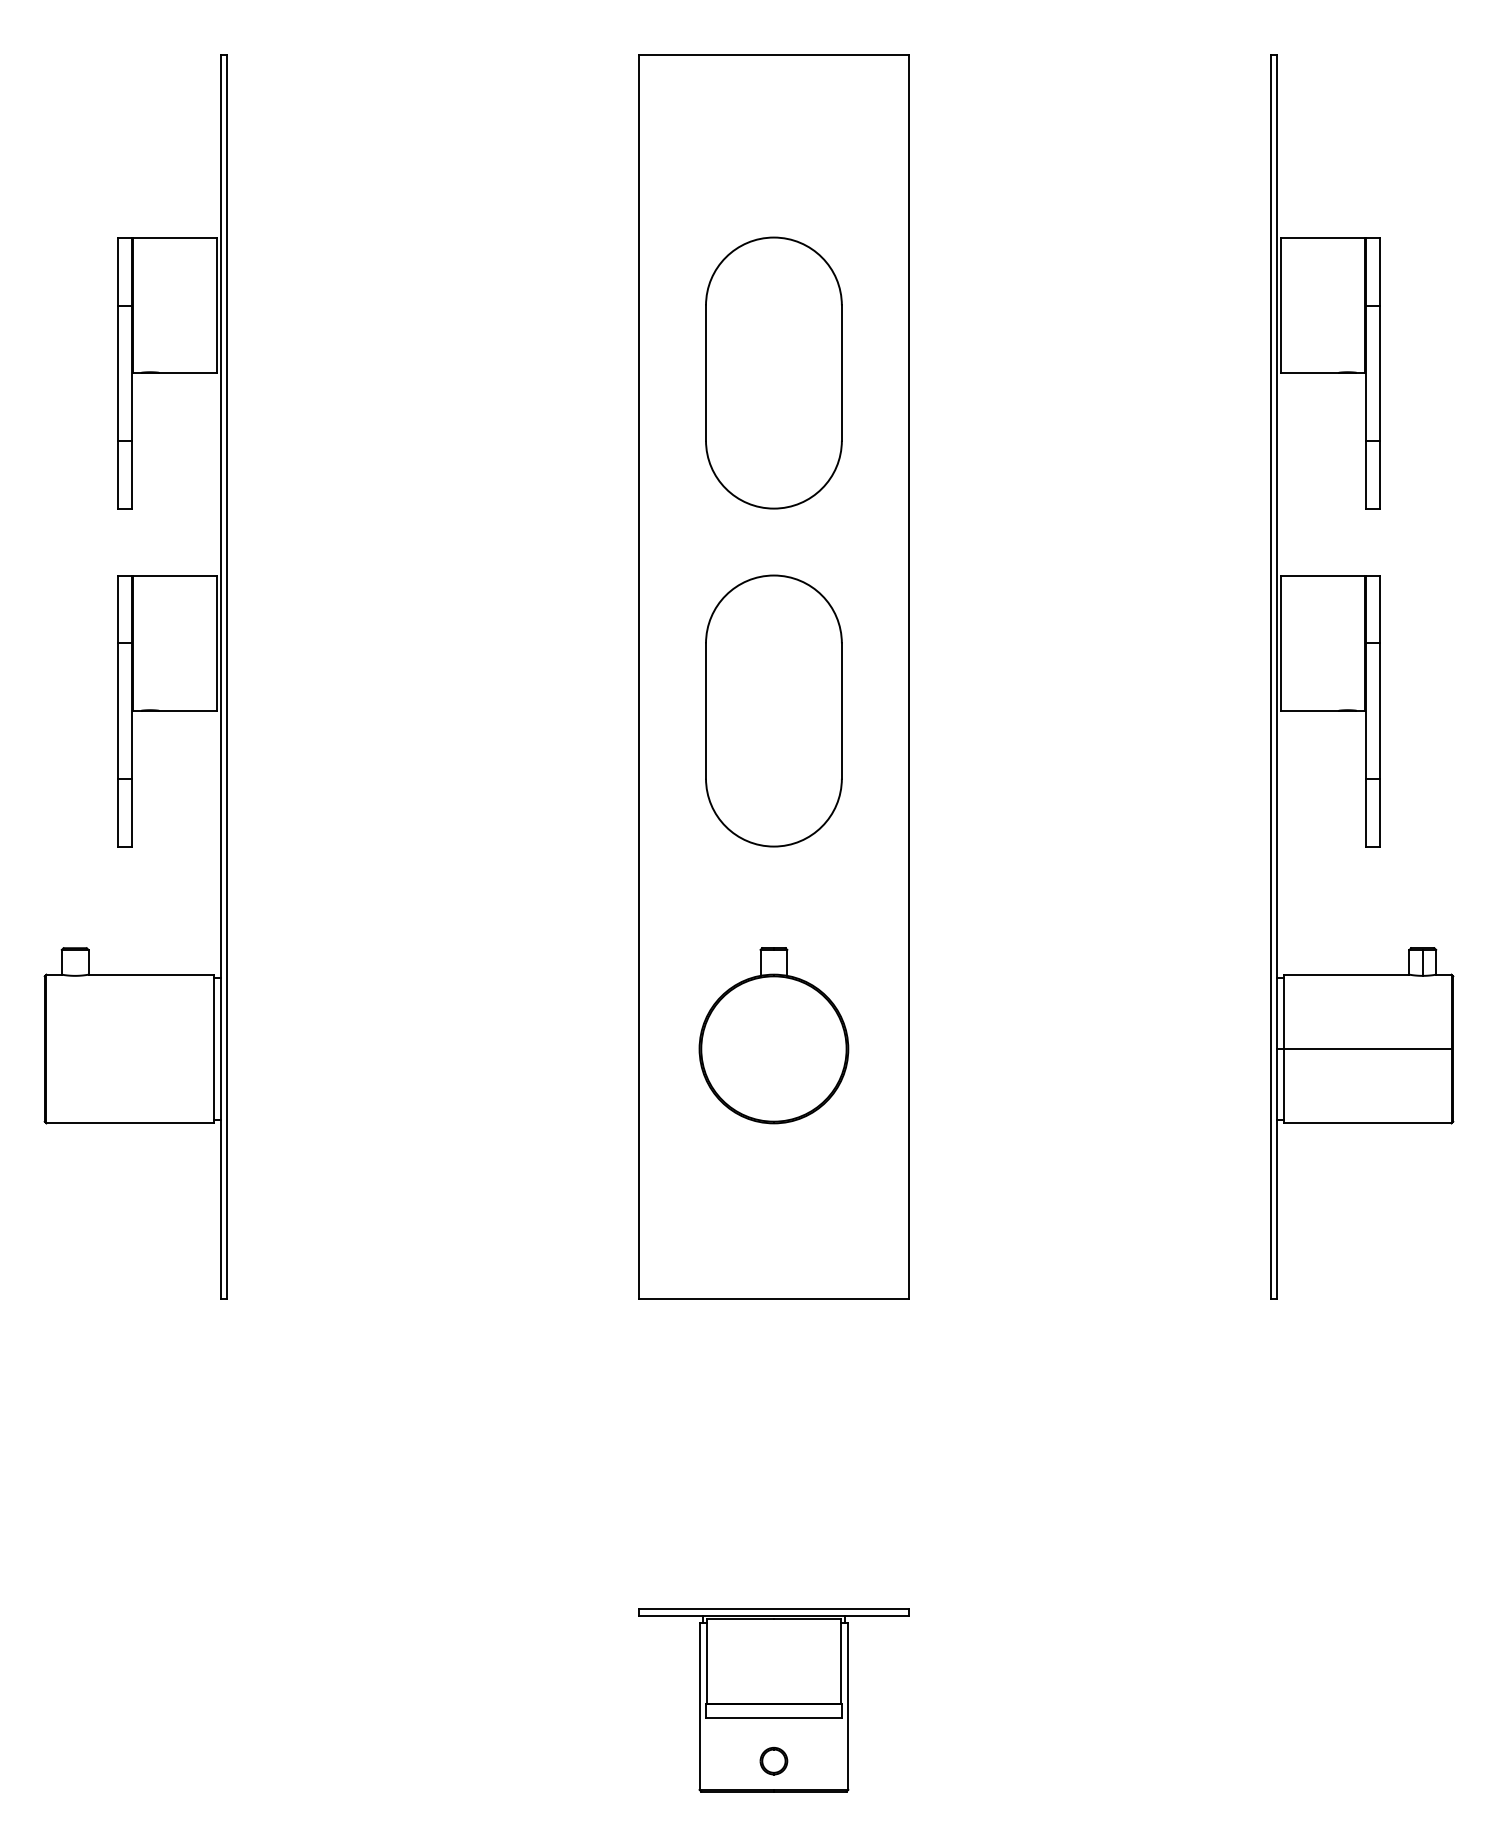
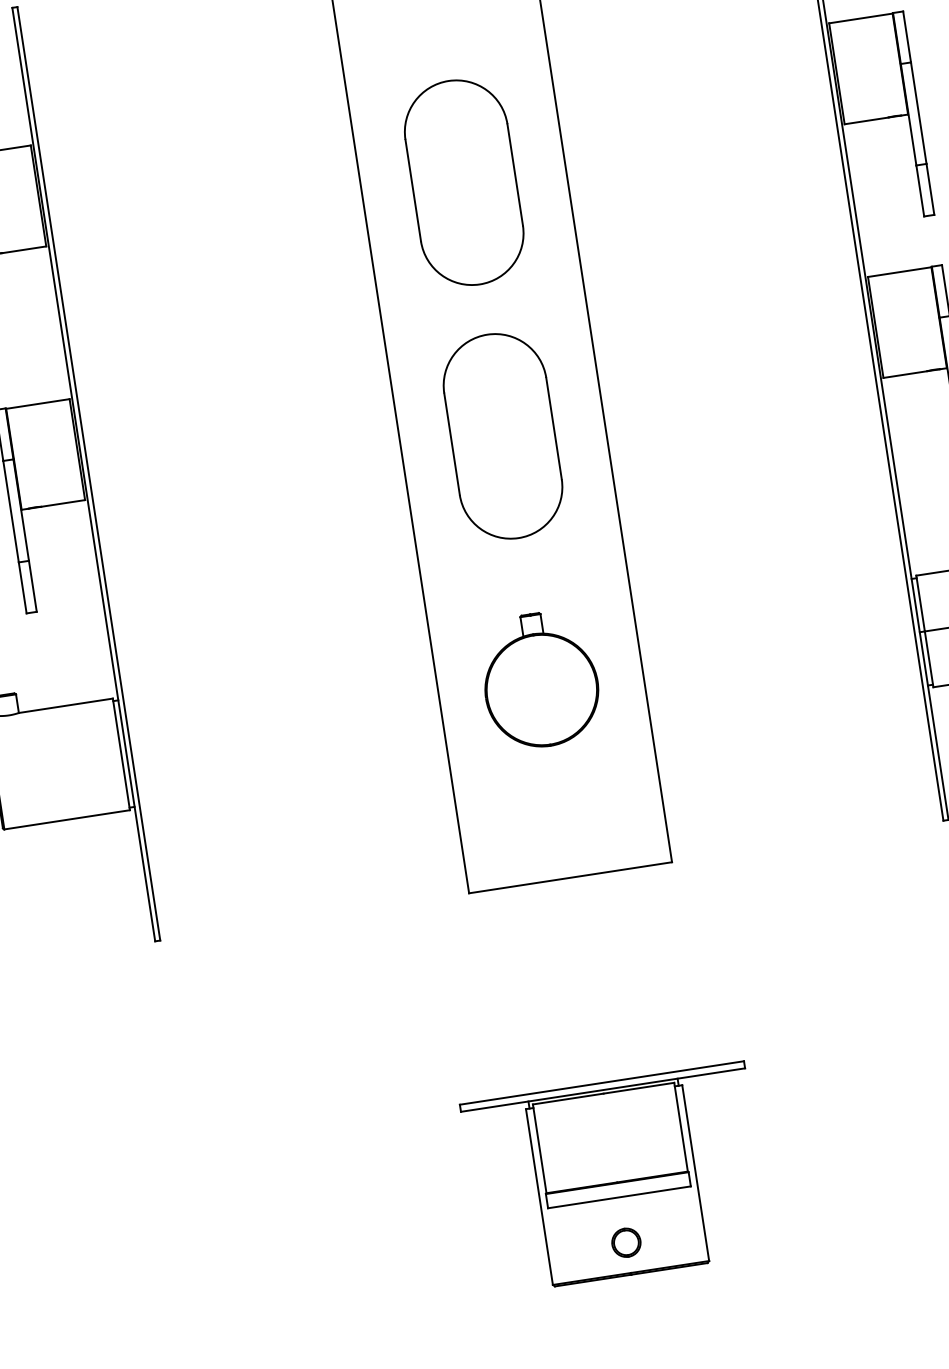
part: (773, 1700) -> (616, 1179), size x1.4

